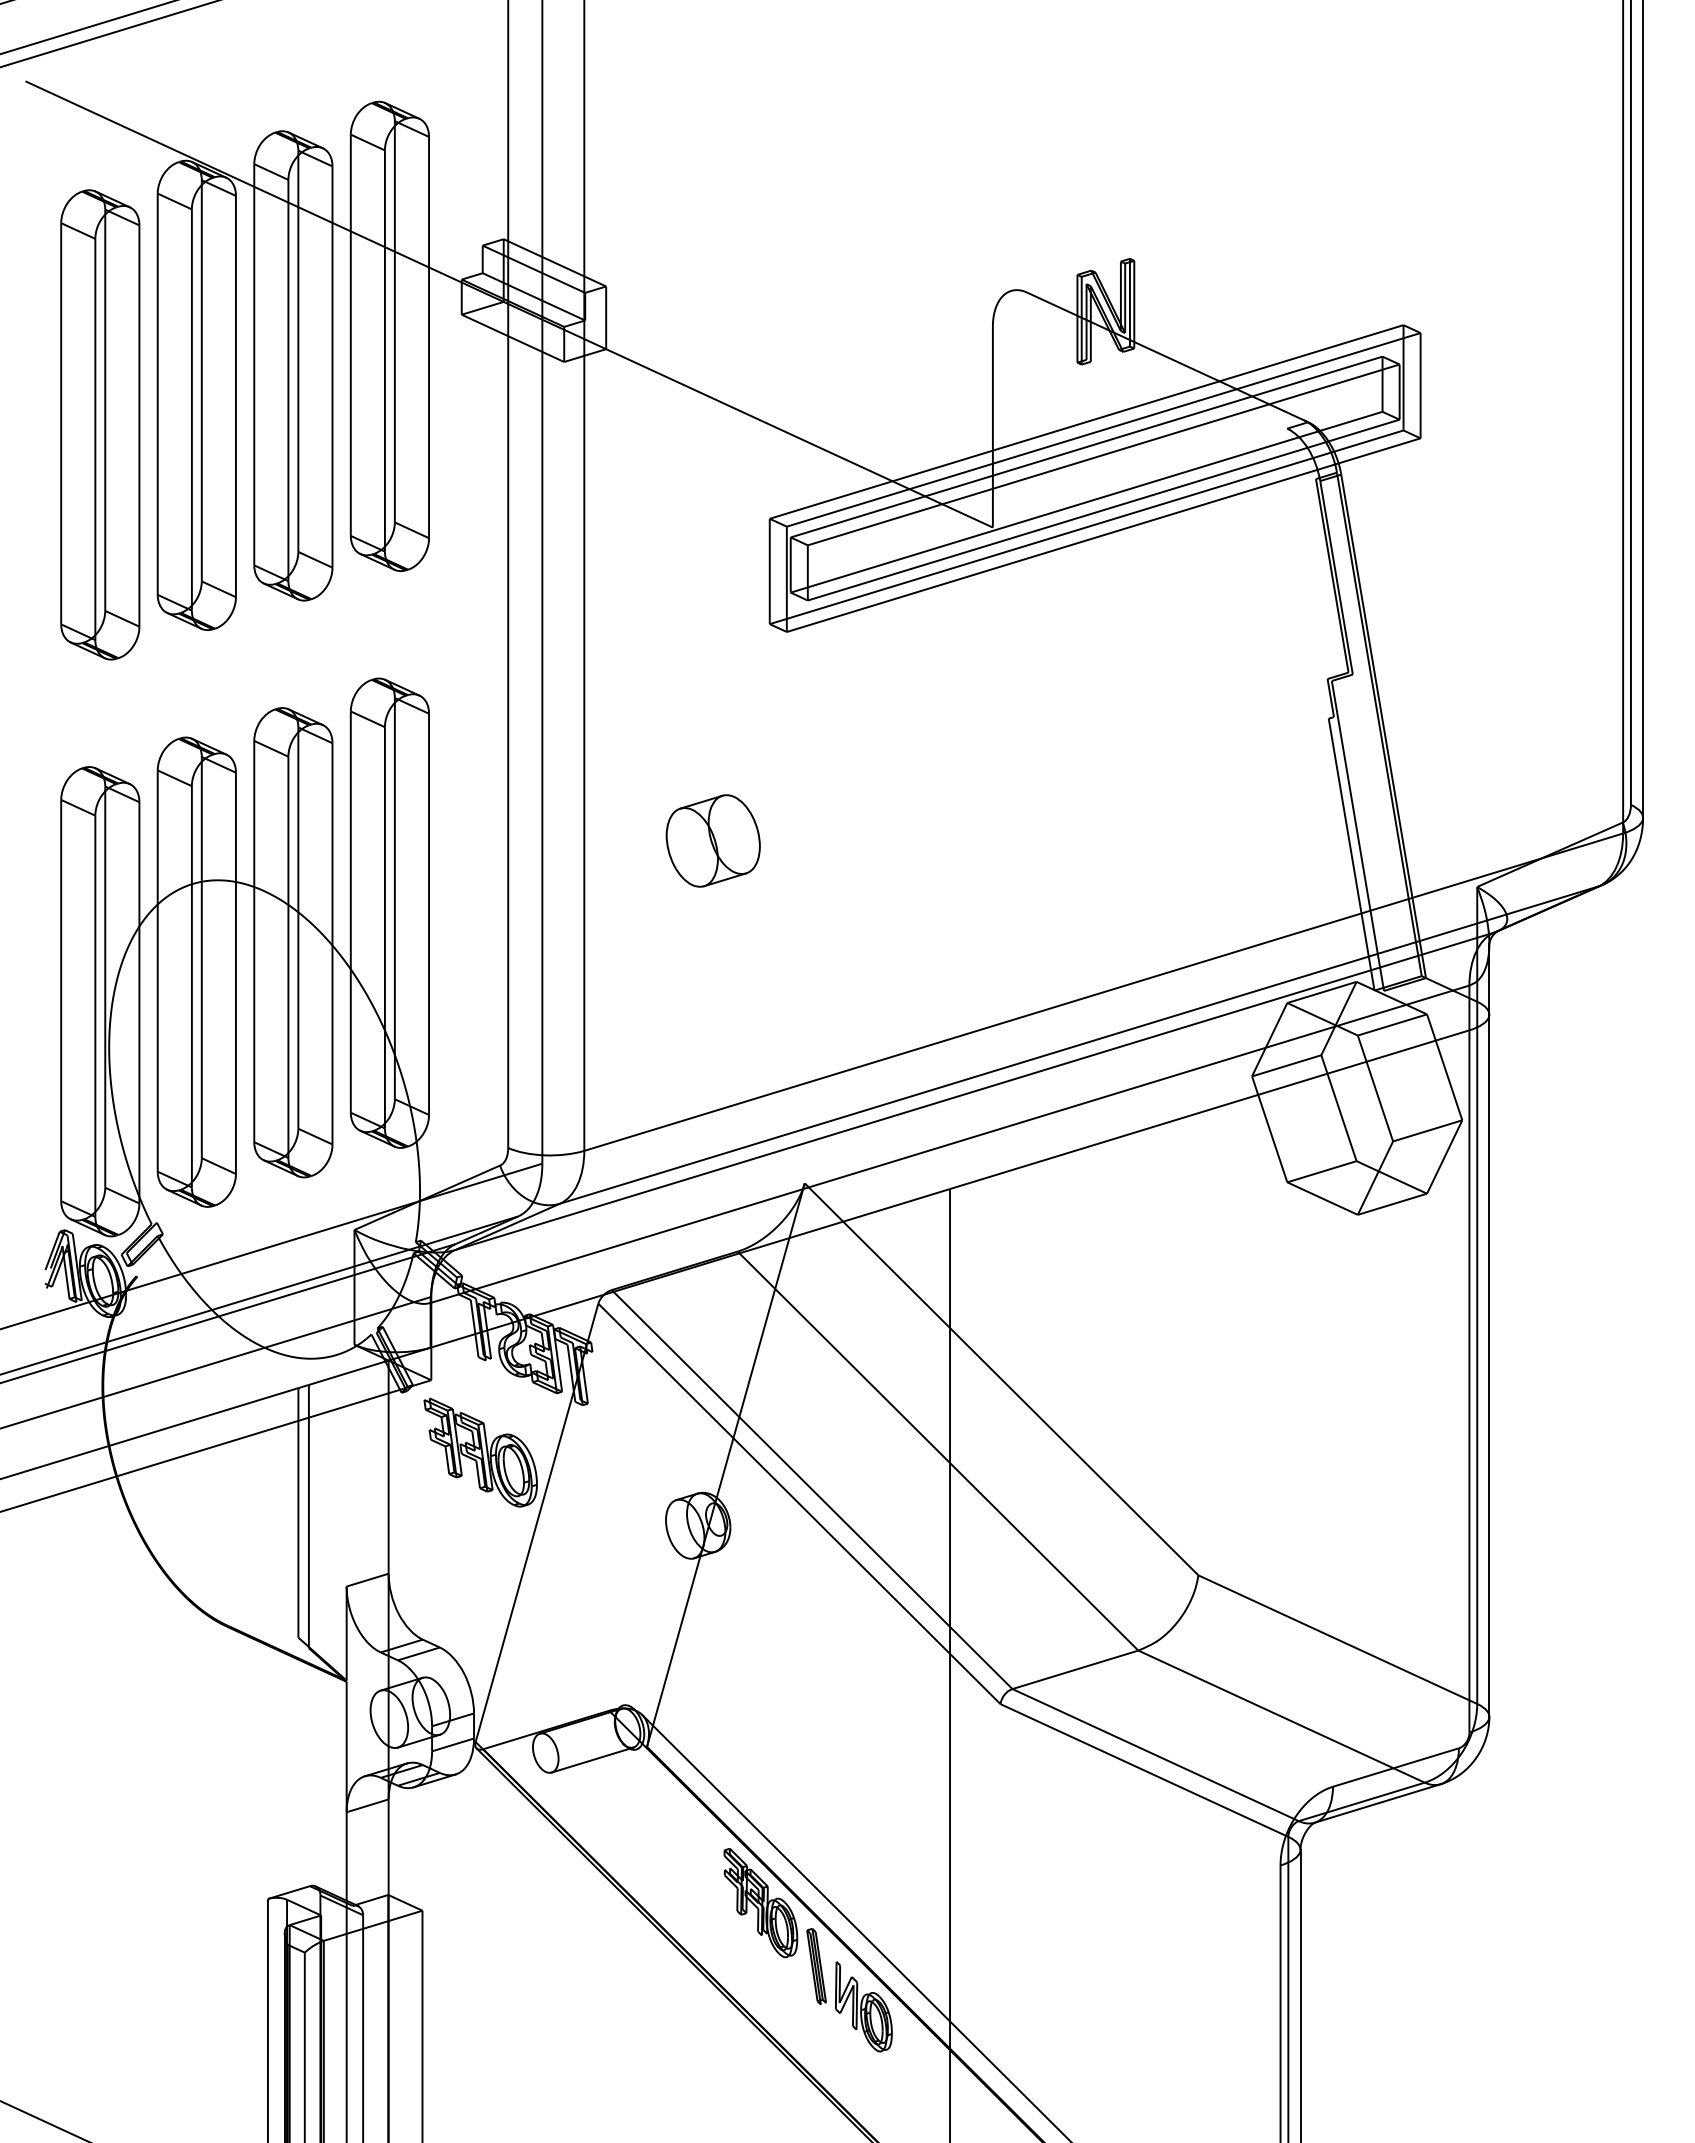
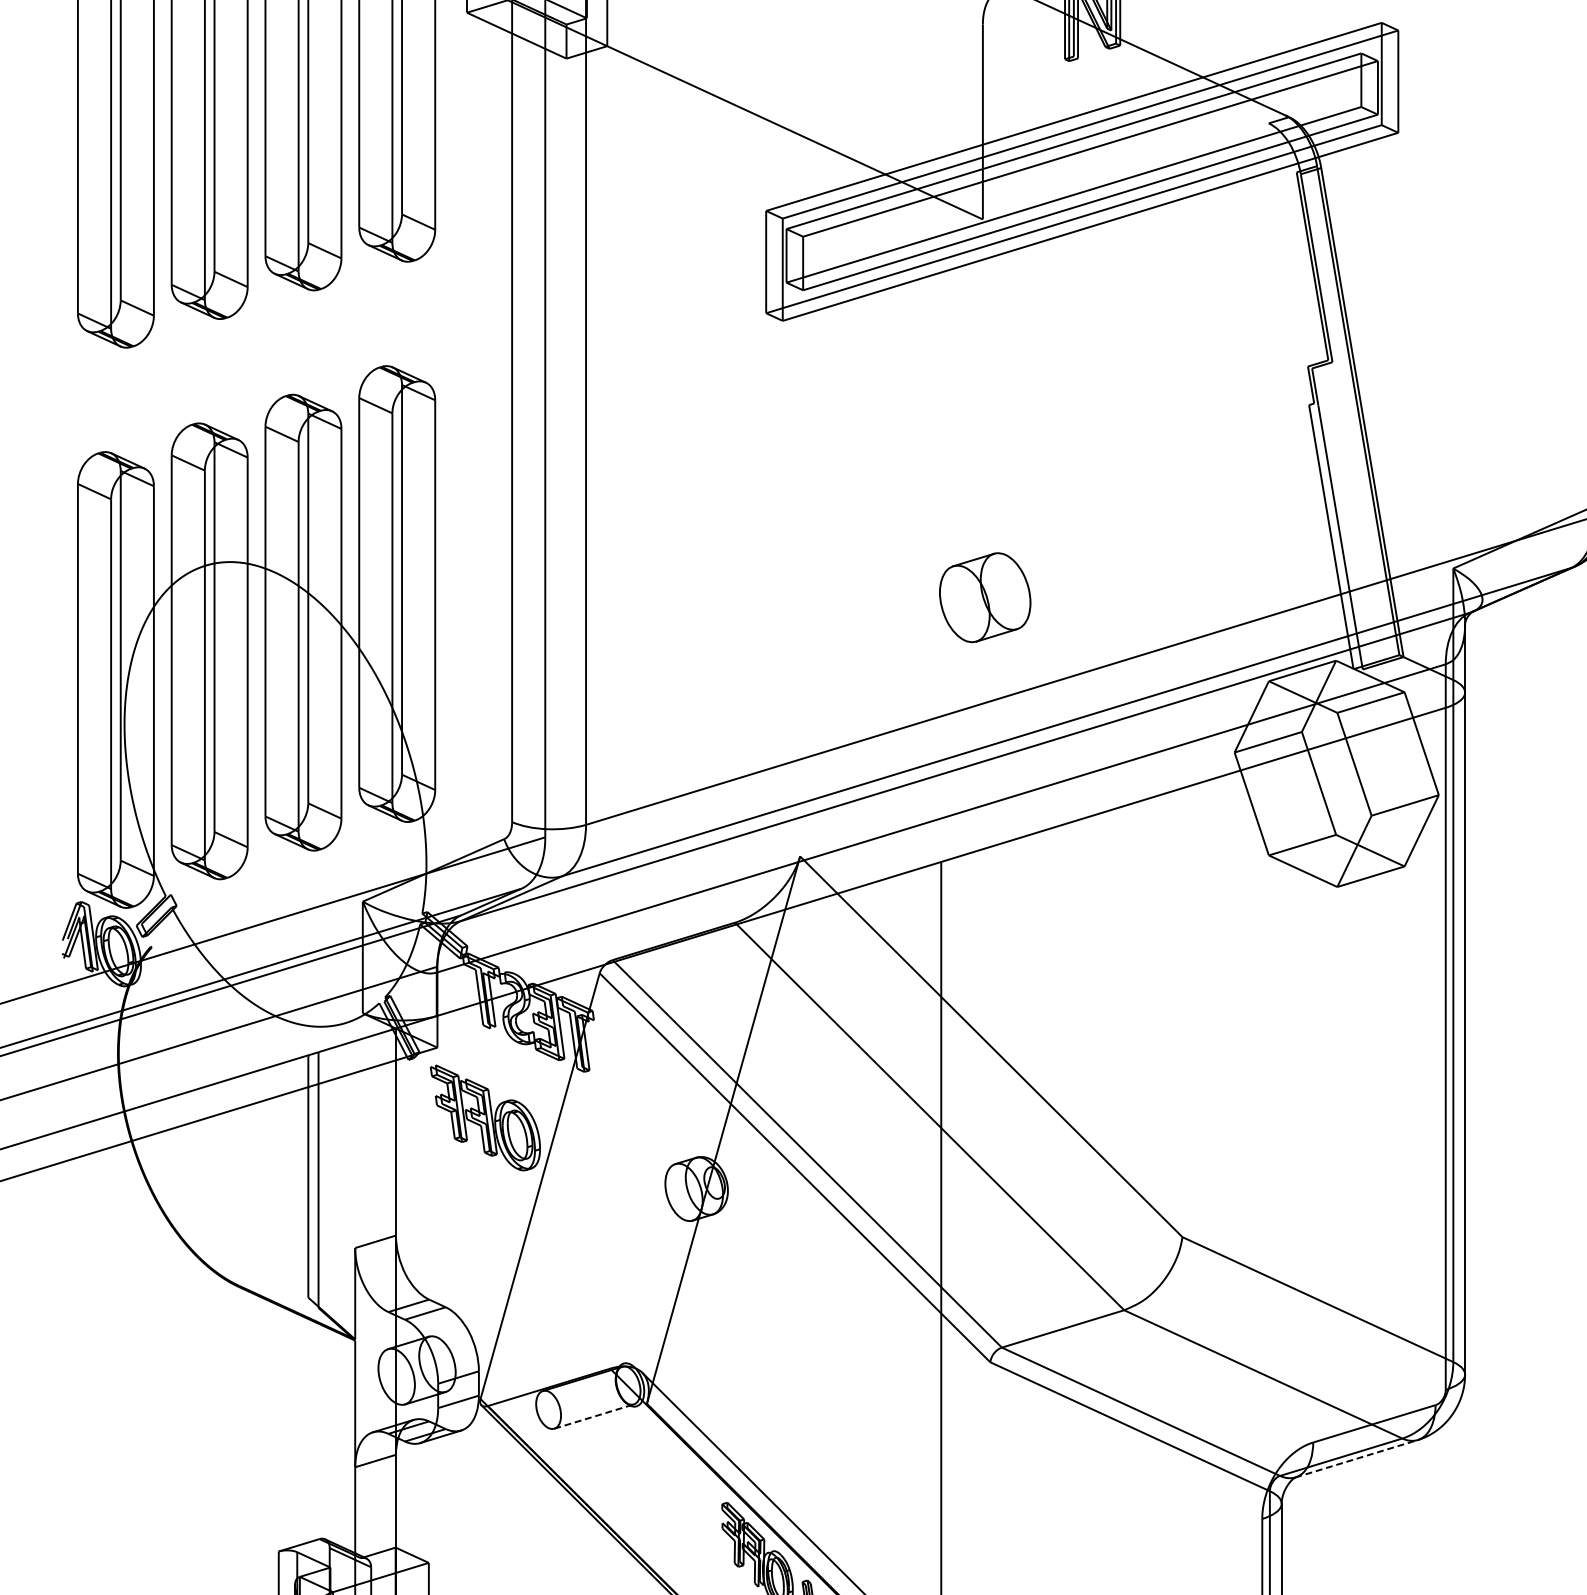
part: (712, 840) -> (984, 597), moved
line: (592, 1760) -> (593, 1417), solid -> dashed
line: (1377, 1803) -> (1356, 1458), solid -> dashed

